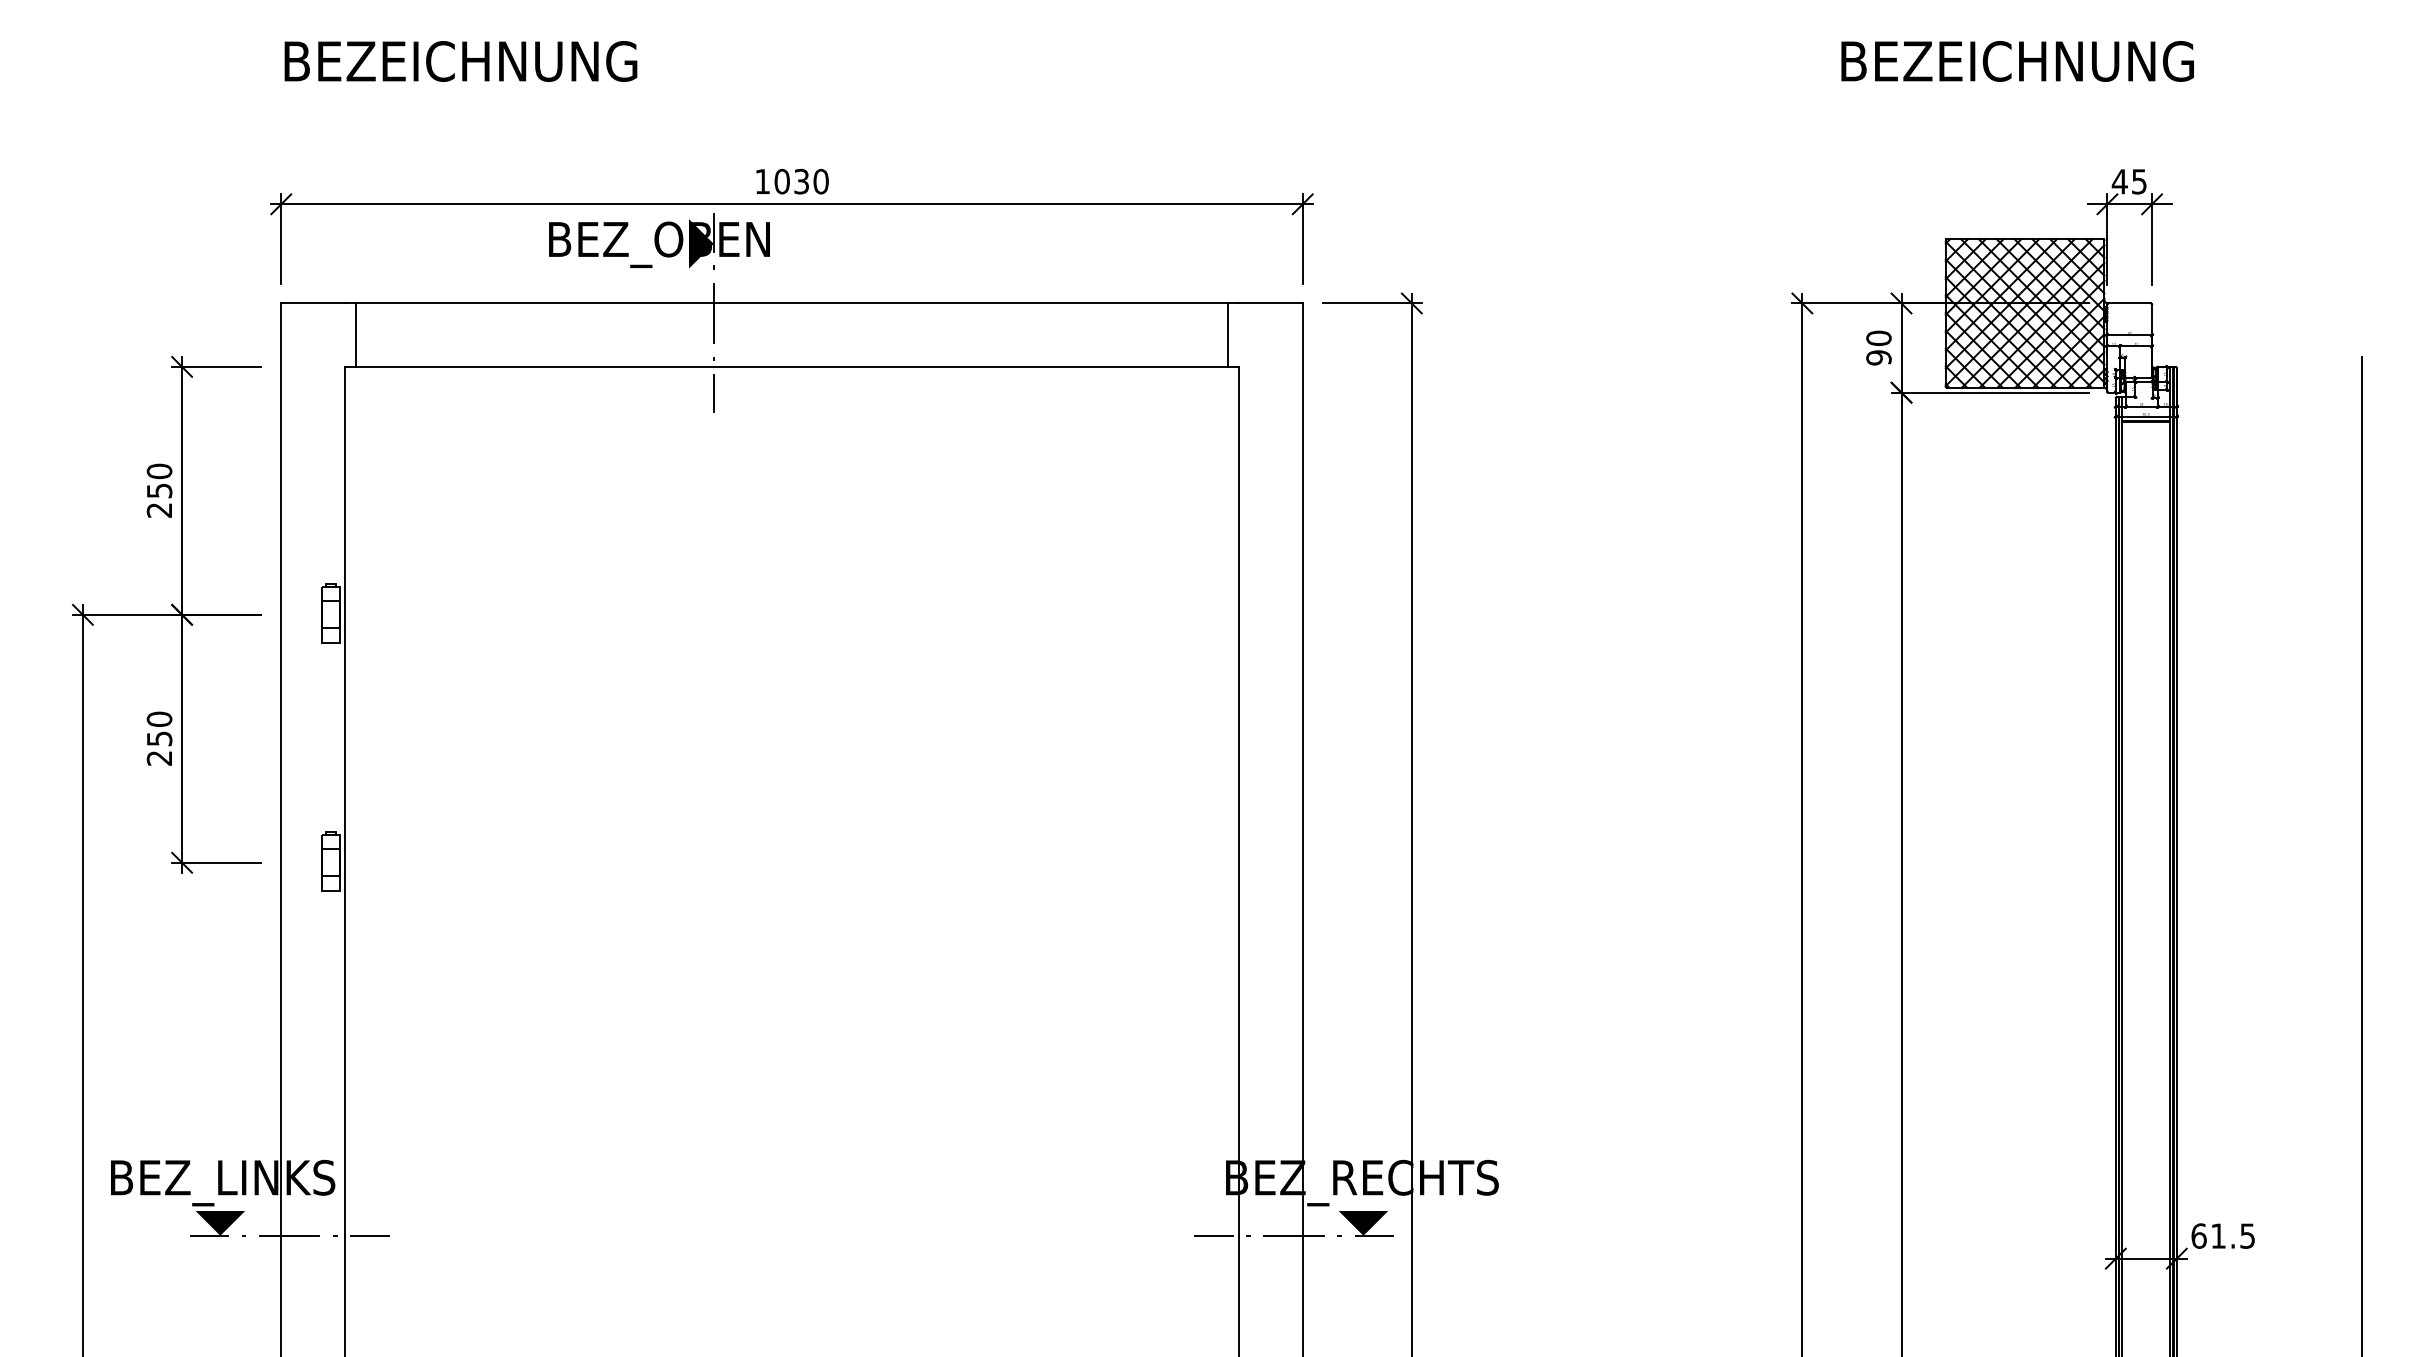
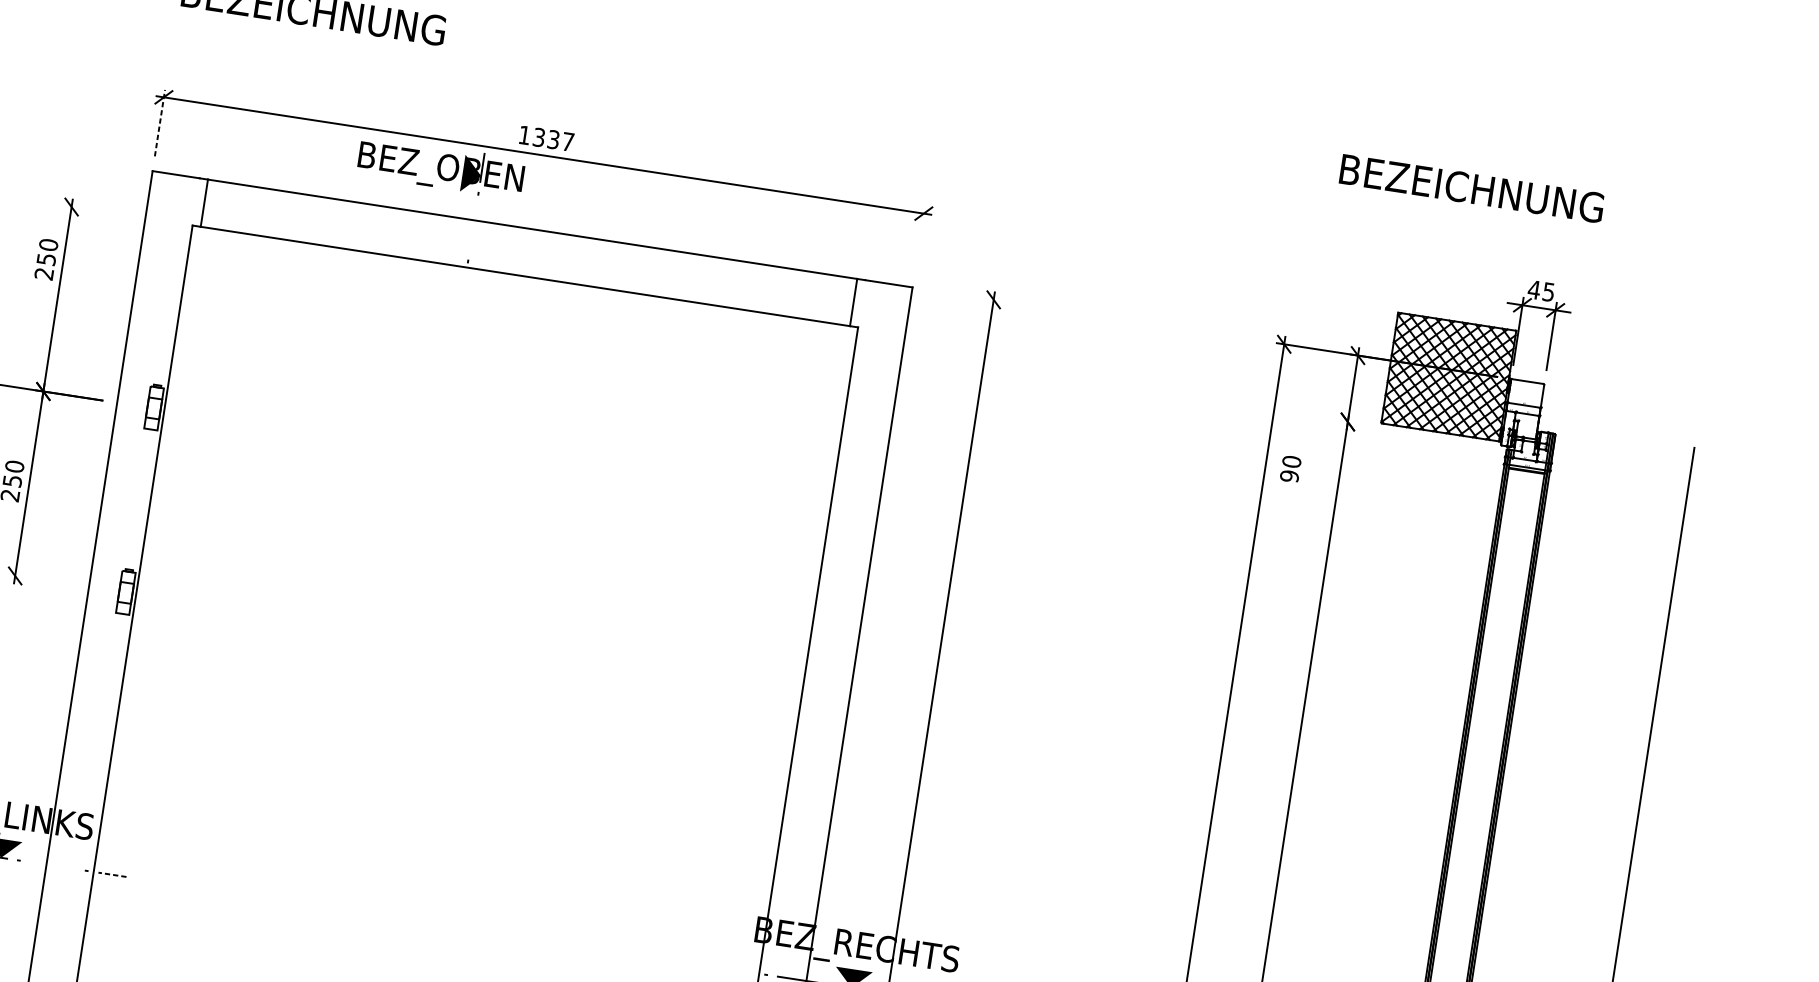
text: (801, 181) -> (553, 139), 1030 -> 1337
line: (1302, 238) -> (919, 239), removed
line: (281, 239) -> (160, 123), solid -> dashed
line: (1371, 303) -> (963, 295), removed
line: (713, 313) -> (473, 227), removed
text: (1878, 347) -> (1290, 468), moved
line: (216, 366) -> (97, 210), removed
line: (1989, 392) -> (1413, 431), removed
line: (713, 393) -> (463, 287), removed
text: (159, 490) -> (46, 259), moved
line: (216, 862) -> (40, 579), removed
line: (289, 1235) -> (52, 865), removed
line: (369, 1235) -> (112, 874), solid -> dashed
line: (1213, 1235) -> (740, 970), removed

